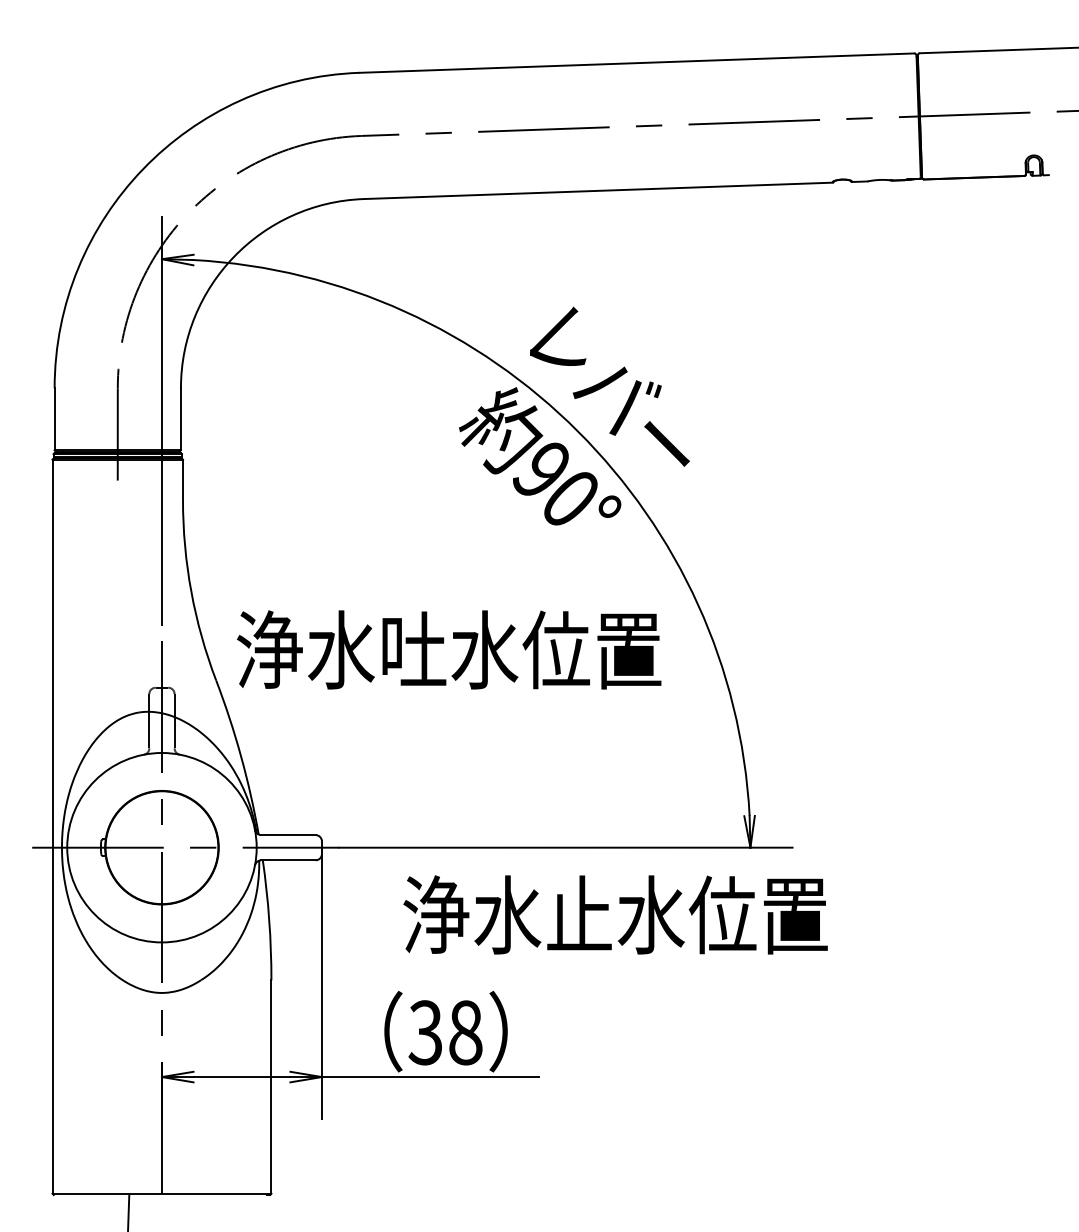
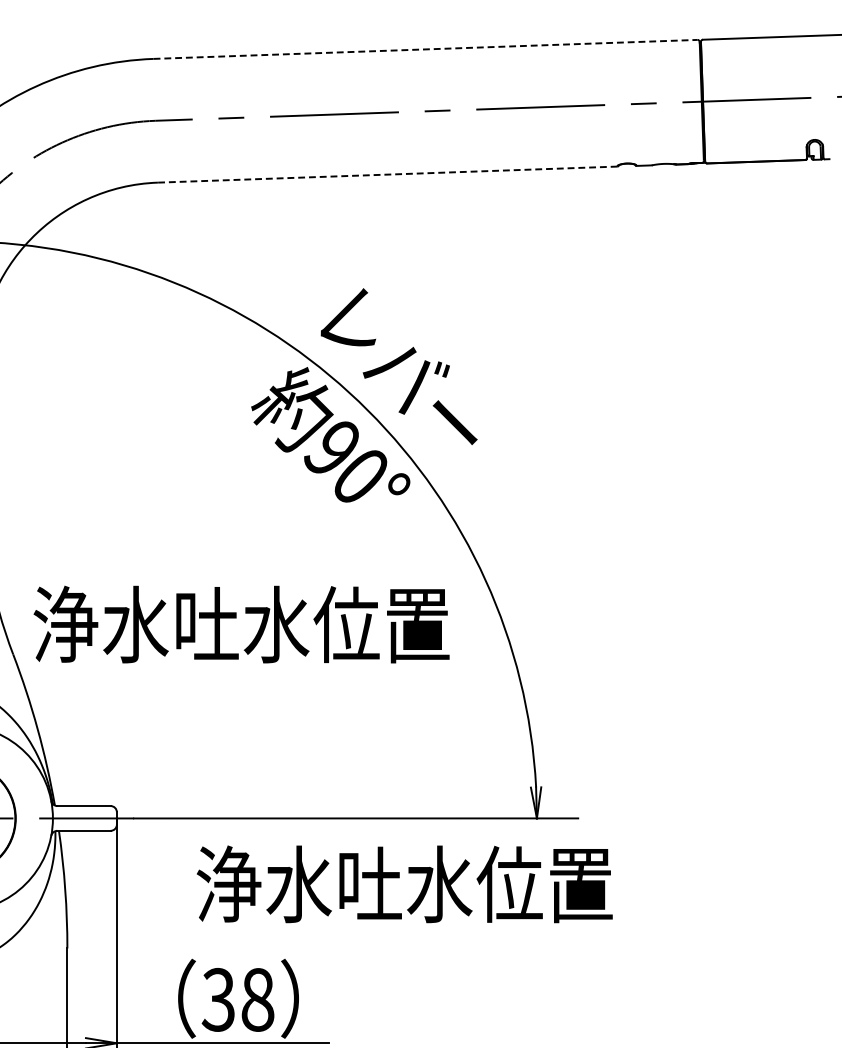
line: (636, 63) -> (425, 49), solid -> dashed
line: (598, 190) -> (387, 174), solid -> dashed
text: (579, 912) -> (369, 881), 浄水止水位置 -> 浄水吐水位置

